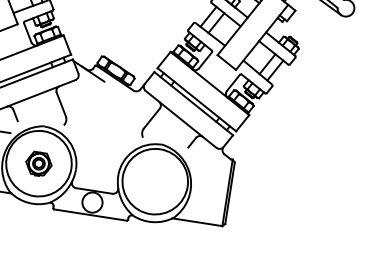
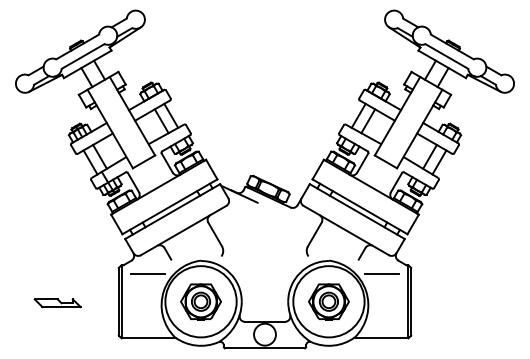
part: (38, 163) -> (200, 301), size x1.43
line: (207, 163) -> (381, 273), added
part: (154, 181) -> (328, 301), added

